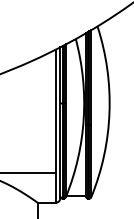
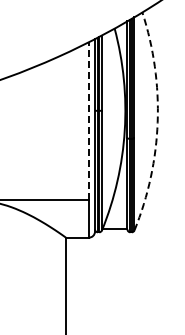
line: (56, 111) -> (89, 121), solid -> dashed
arc: (109, 112) -> (157, 122), solid -> dashed

